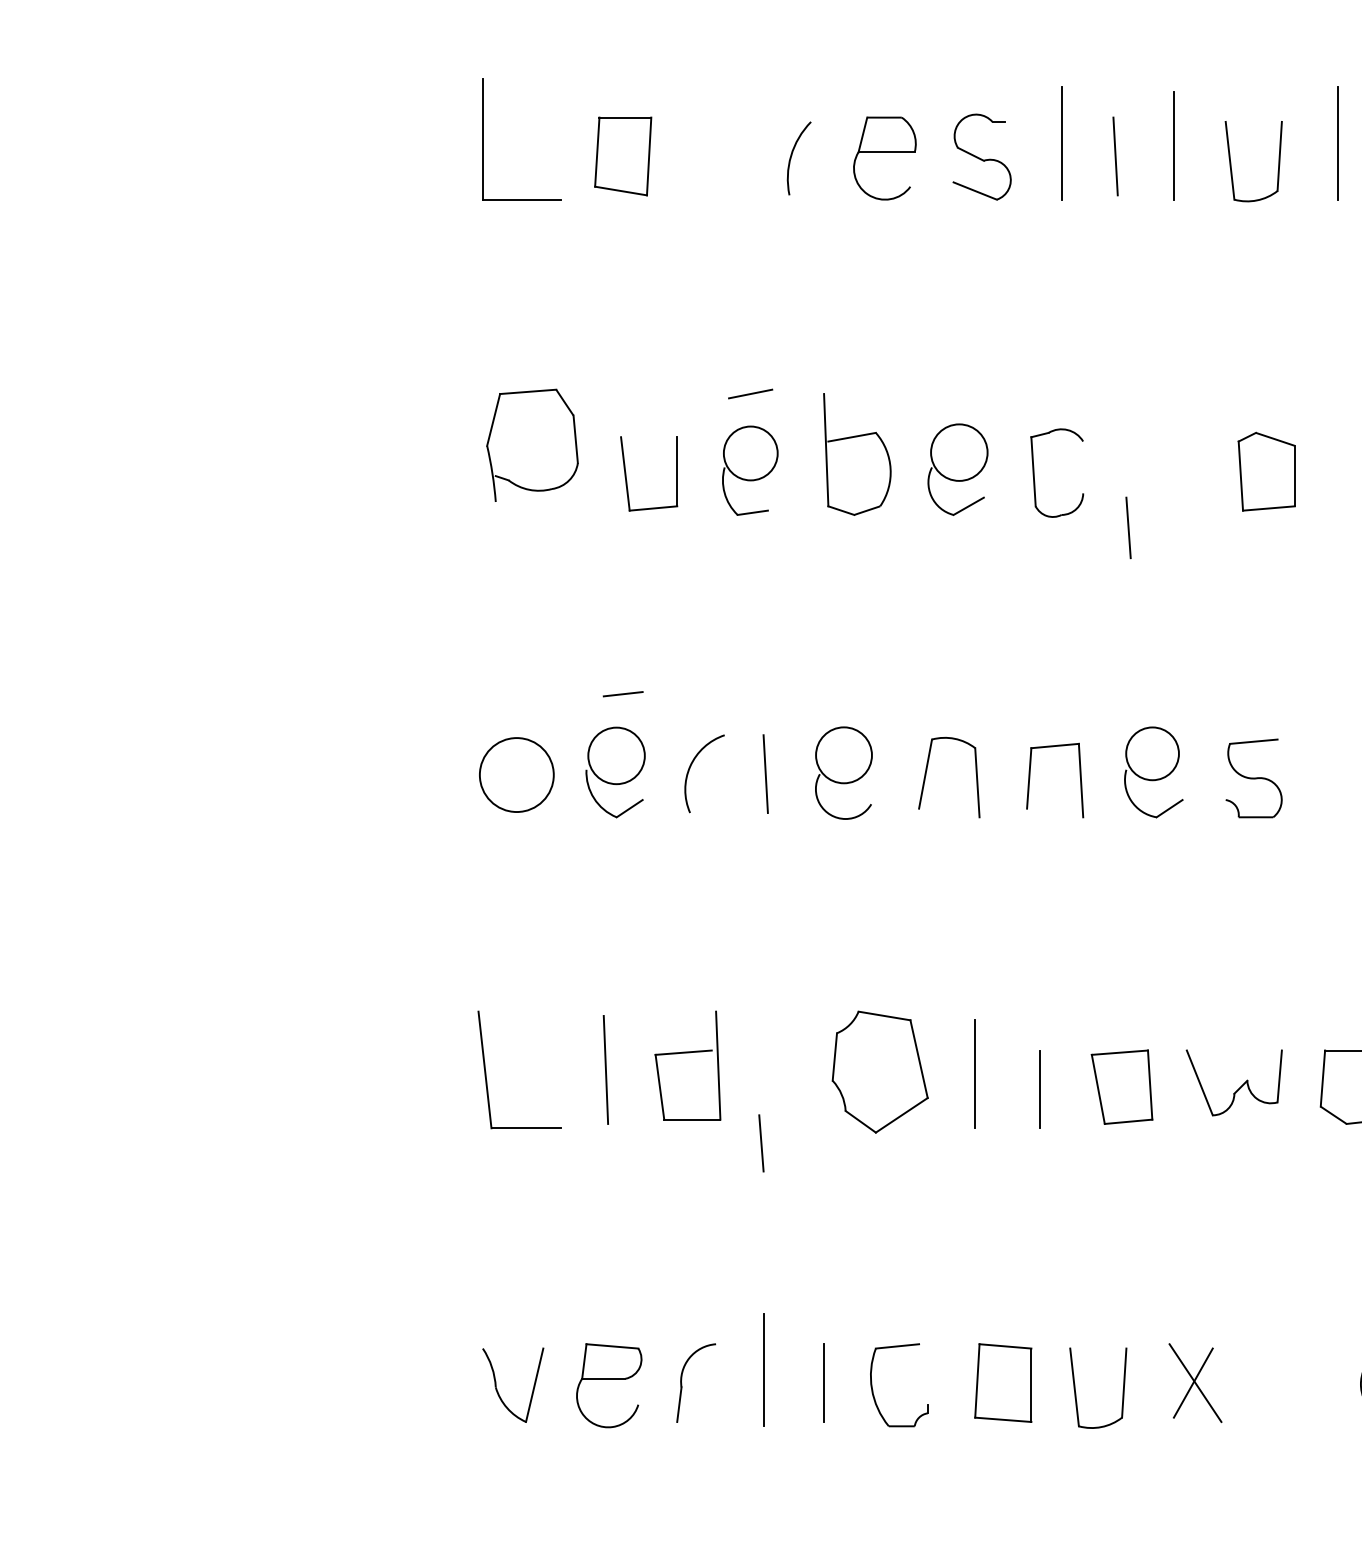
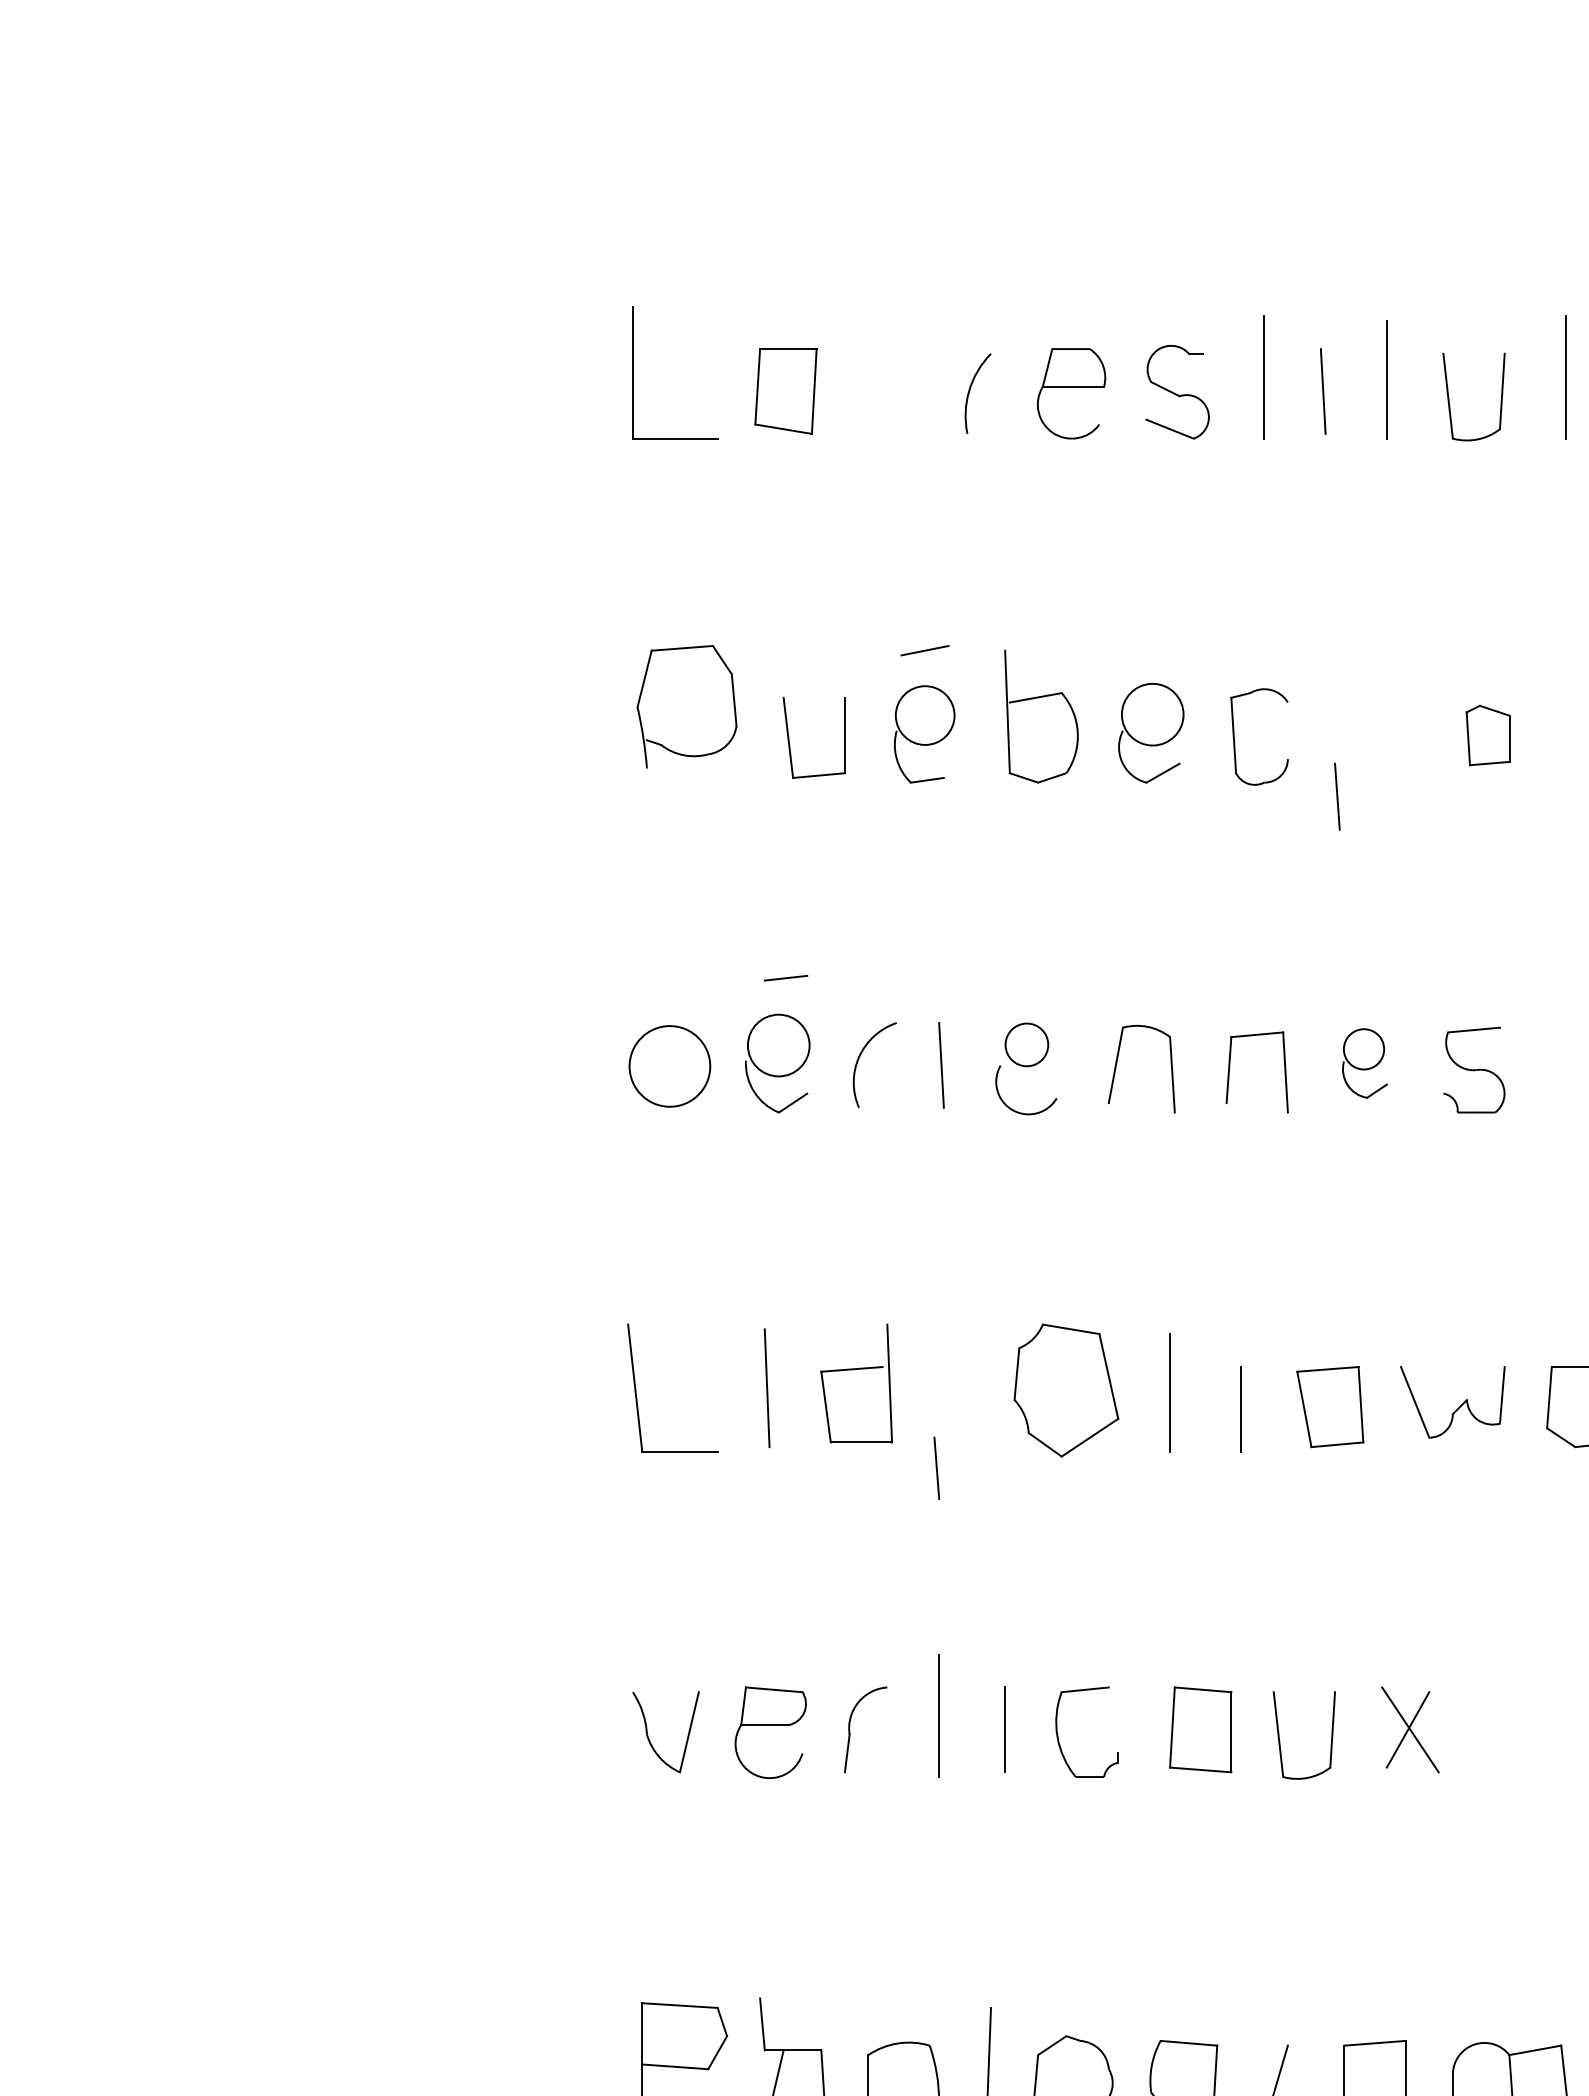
part: (1266, 471) -> (1487, 735), size x0.7
circle: (843, 754) -> (1026, 1044), size x0.7
part: (1153, 772) -> (1364, 1063), size x0.7

